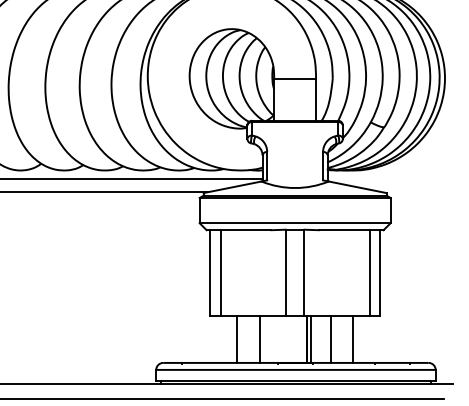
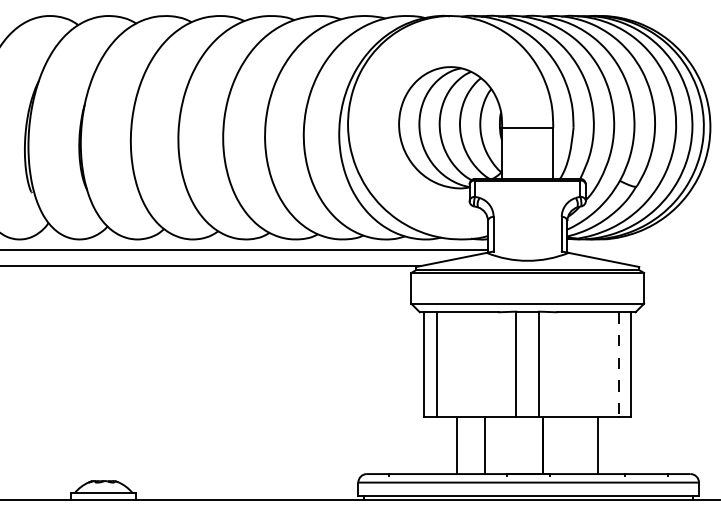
line: (369, 273) -> (618, 364), solid -> dashed
line: (311, 339) -> (547, 445), removed
line: (330, 339) -> (570, 445), removed

